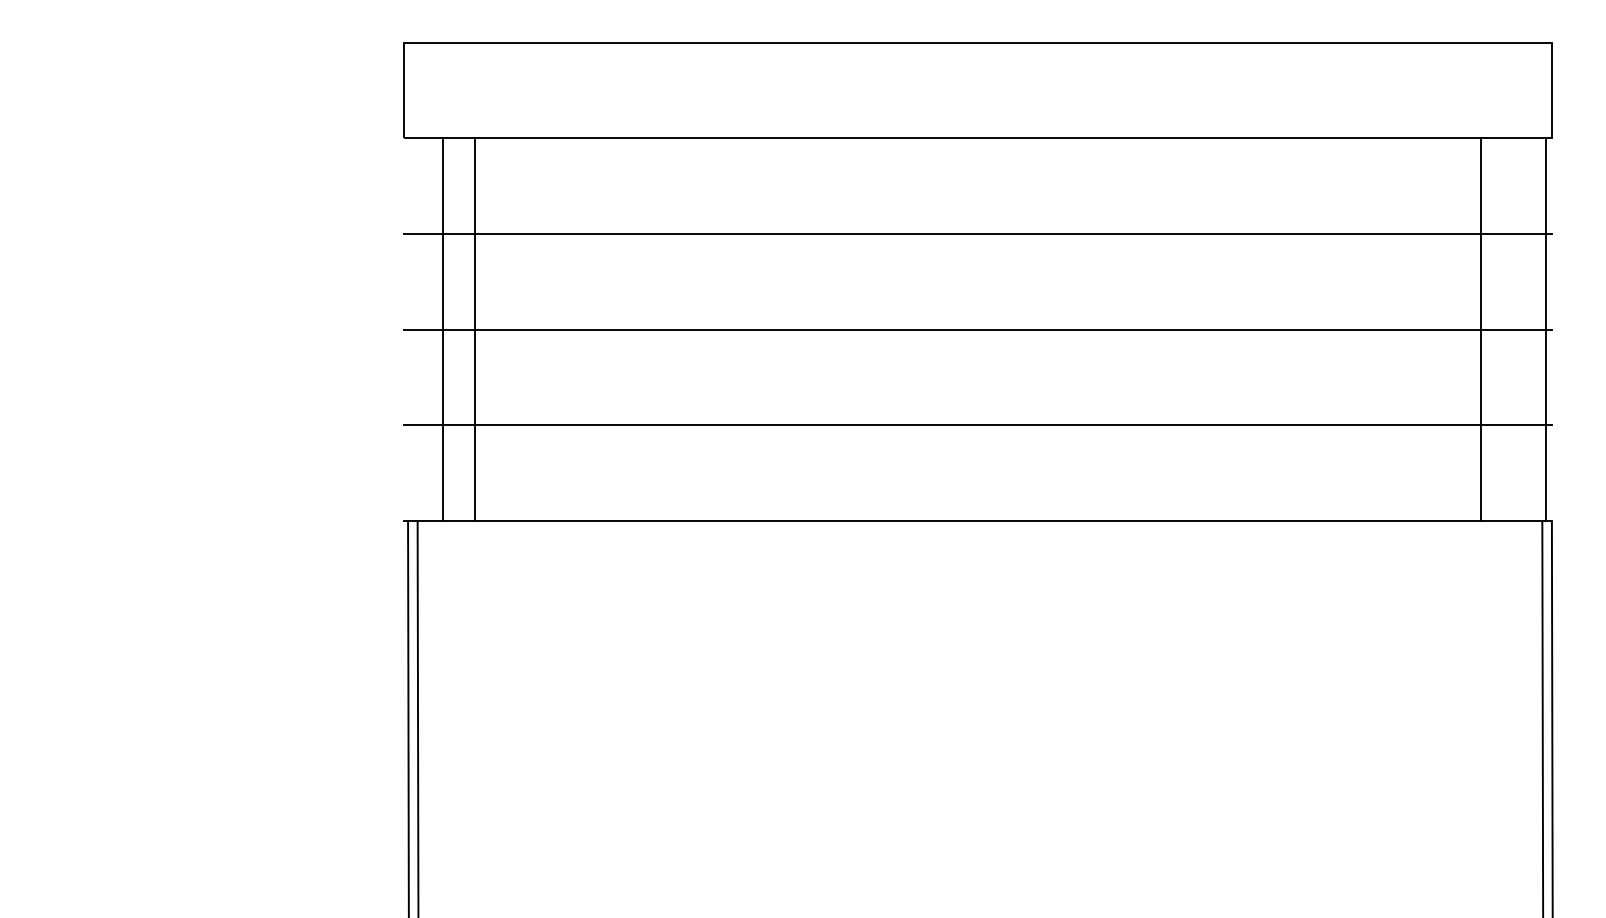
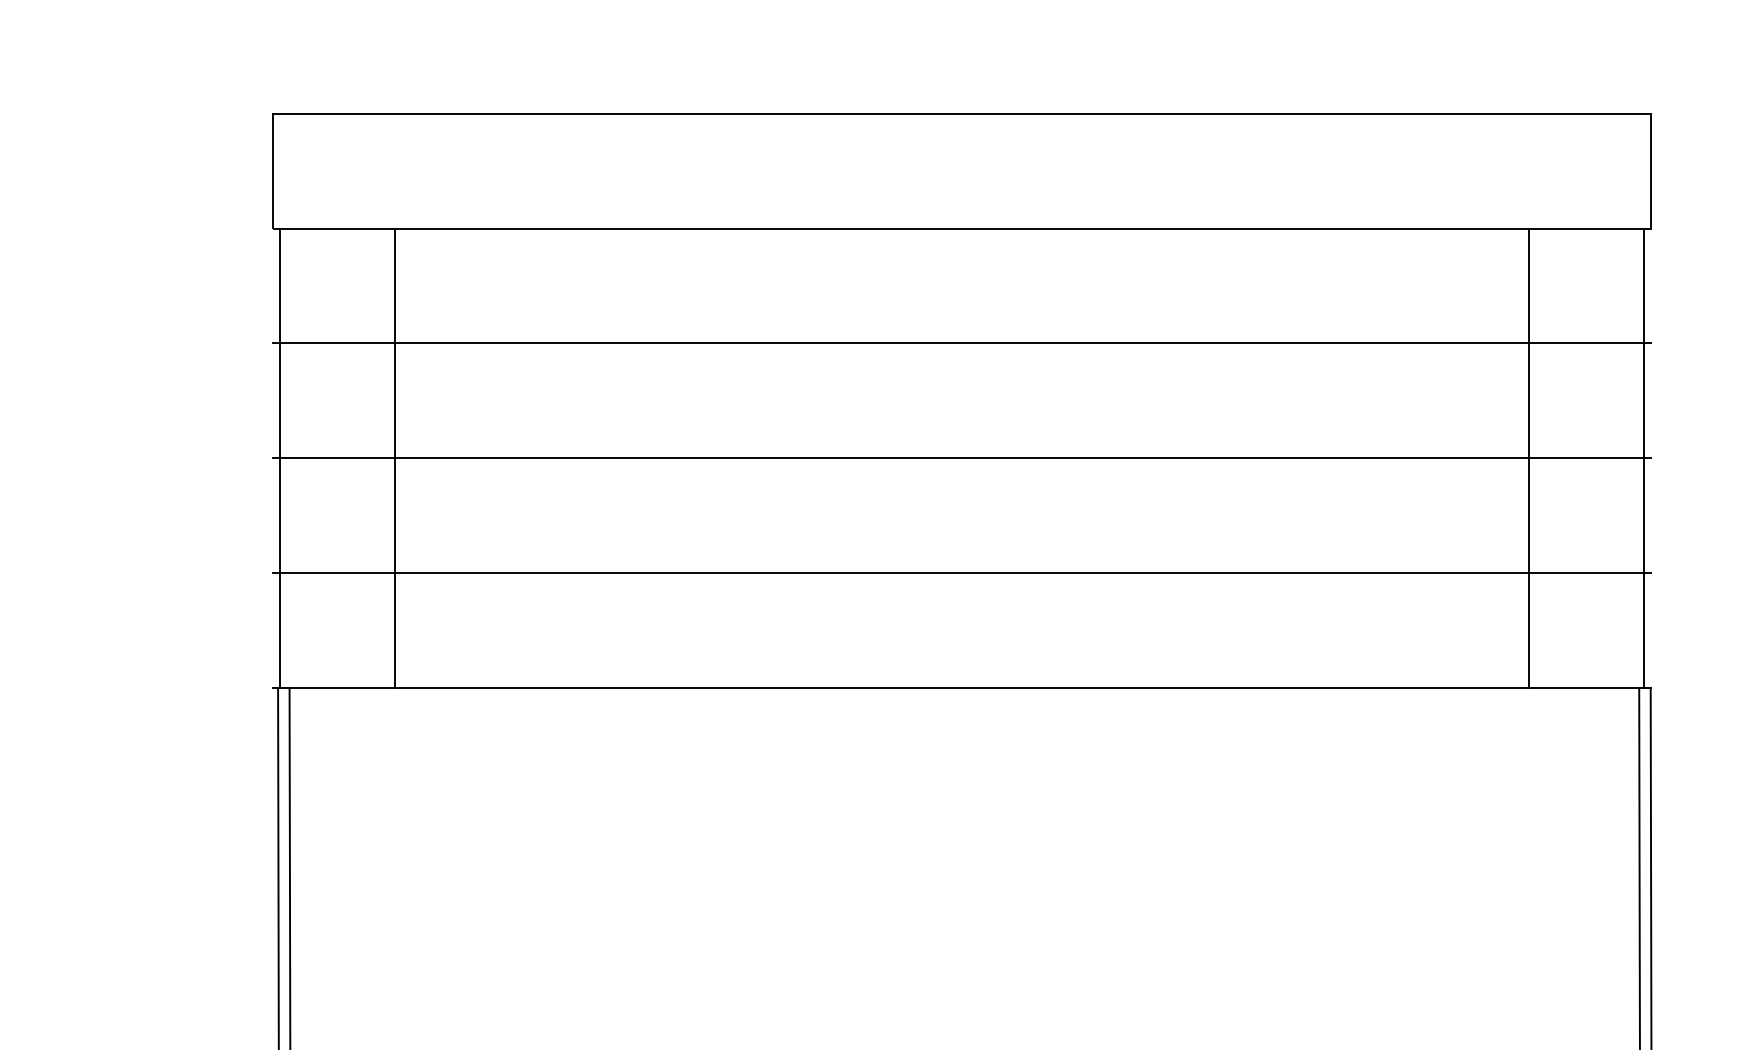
line: (442, 329) -> (279, 457), moved
line: (475, 329) -> (395, 457), moved
line: (1480, 329) -> (1529, 457), moved

